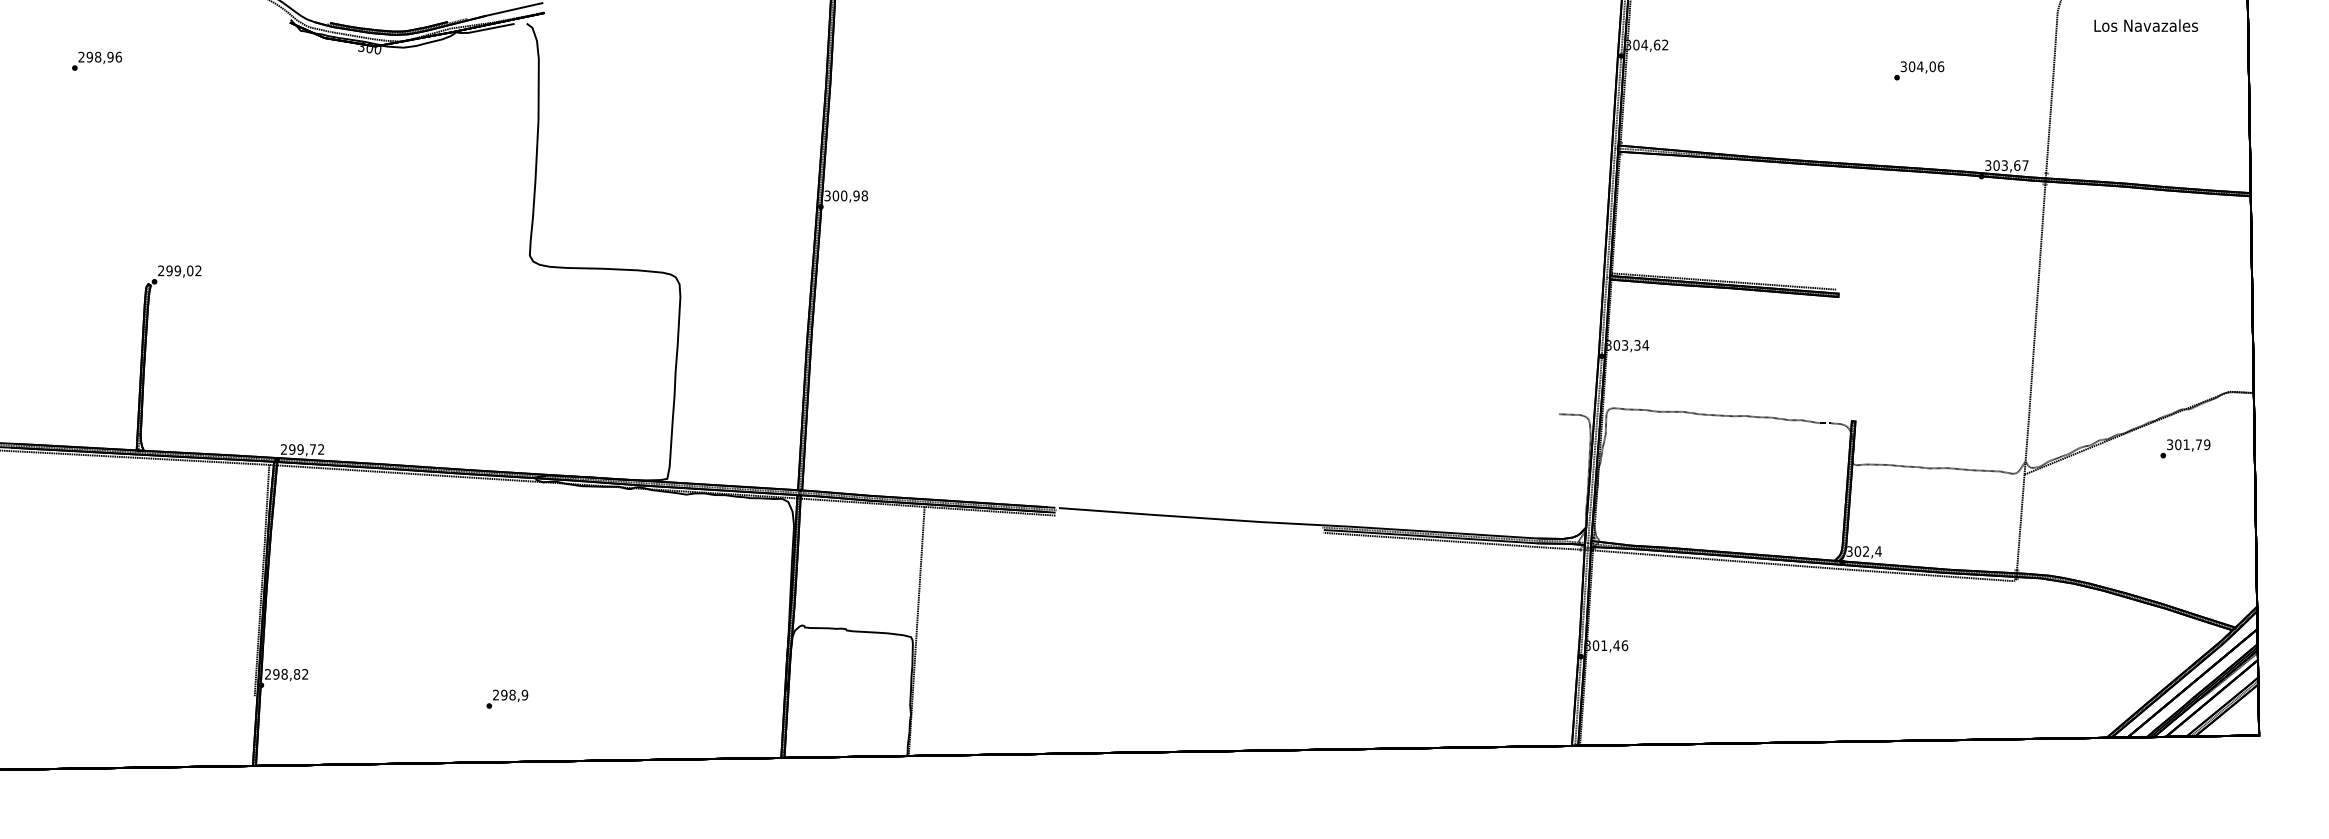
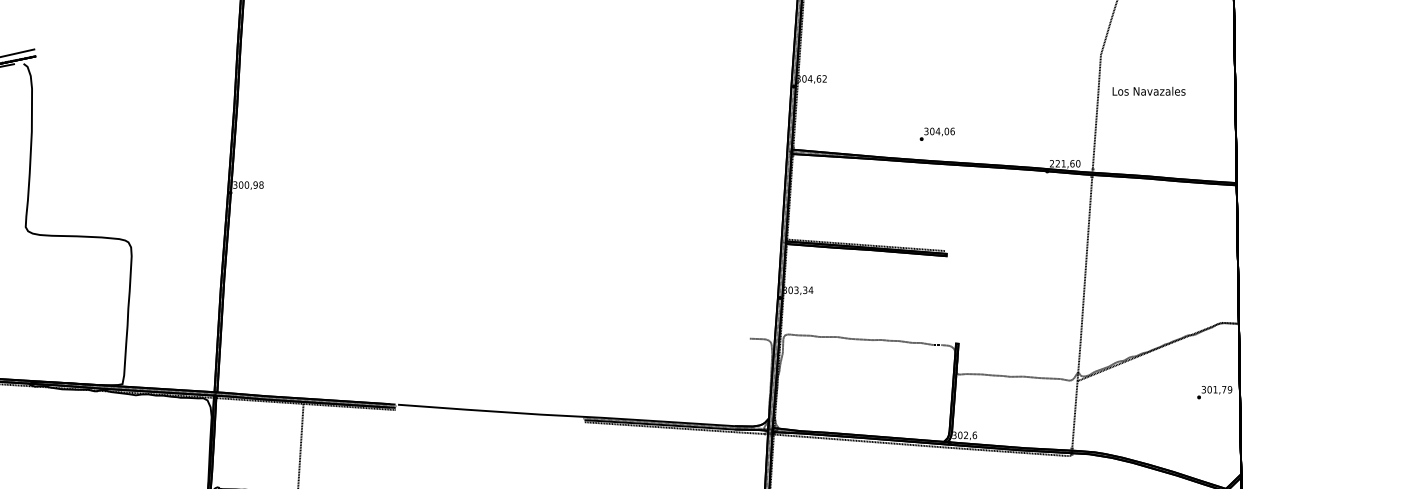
text: (2145, 25) -> (1148, 91), moved
text: (1919, 70) -> (937, 134), moved
text: (2006, 165) -> (1064, 163), 303,67 -> 221,60
text: (2185, 448) -> (1214, 392), moved
text: (1878, 551) -> (974, 435), 302,4 -> 302,6

